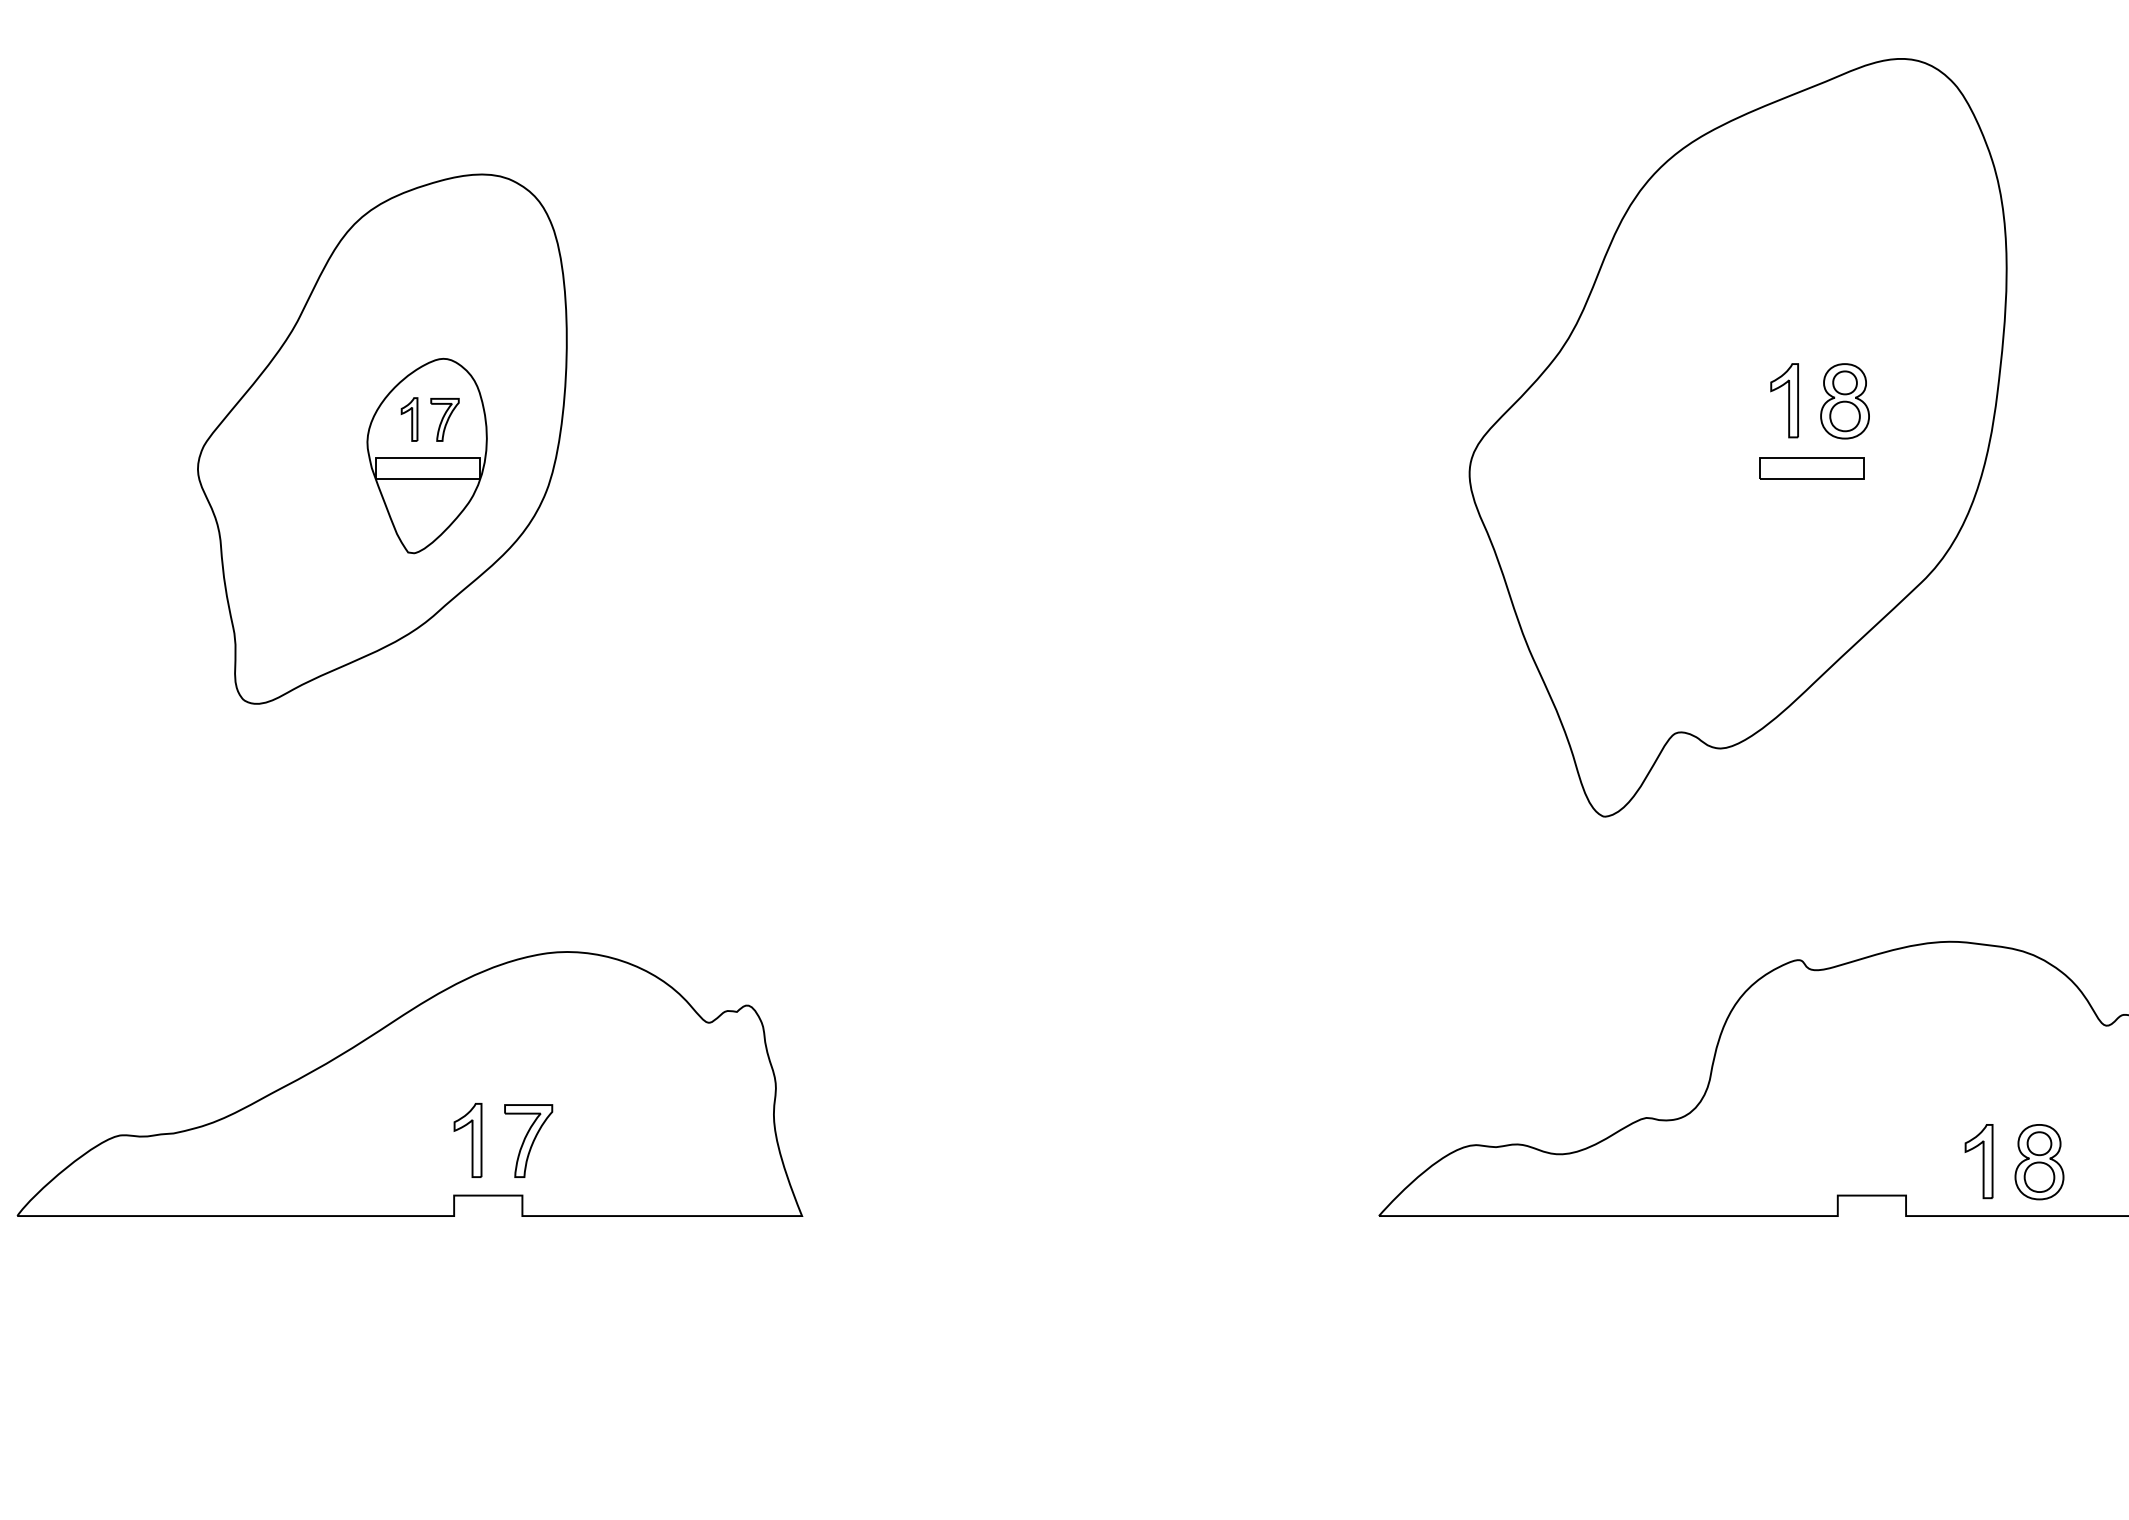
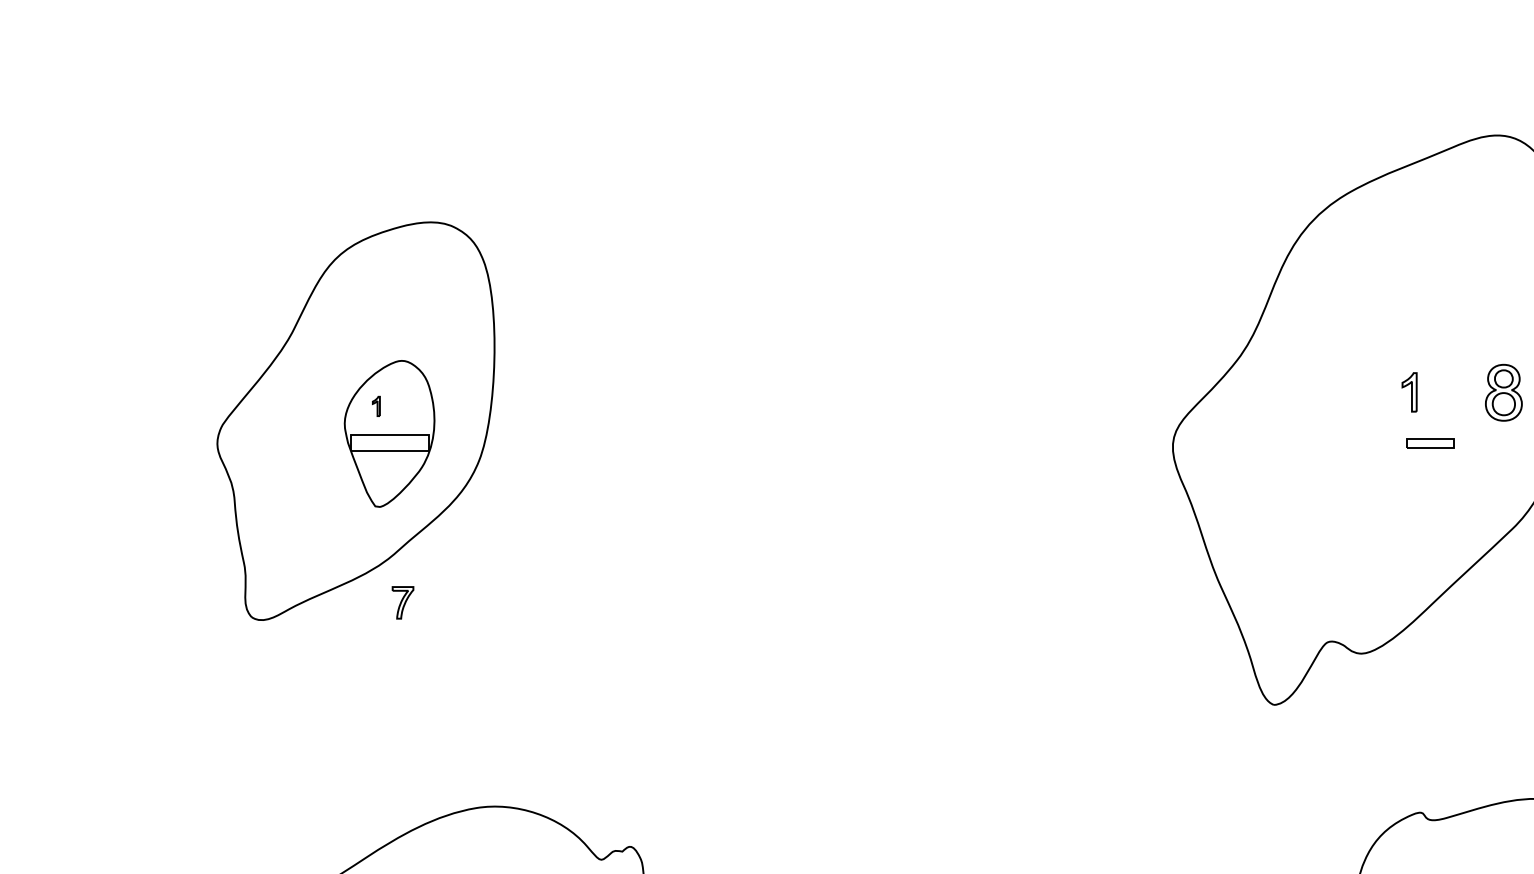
part: (1784, 400) -> (1409, 392), size x0.7
part: (1844, 401) -> (1503, 392), moved
part: (409, 419) -> (376, 406), size x0.6
part: (444, 419) -> (402, 602), moved
part: (1811, 468) -> (1429, 443), size x0.6

